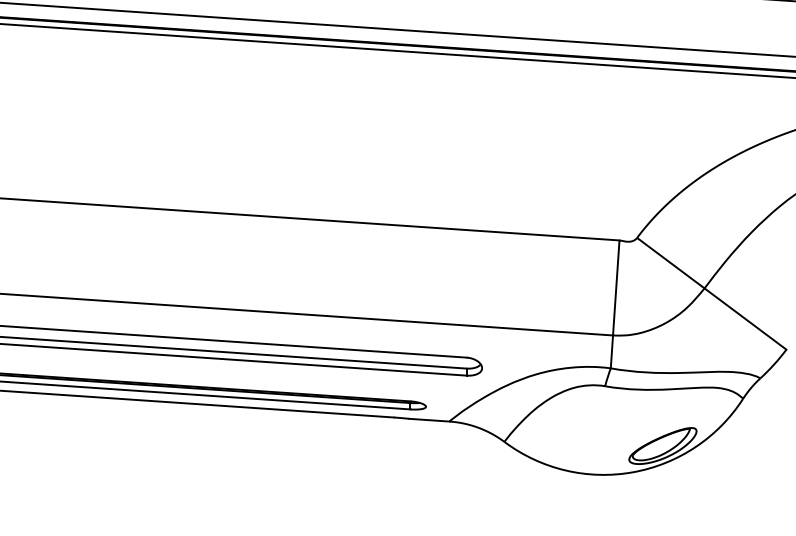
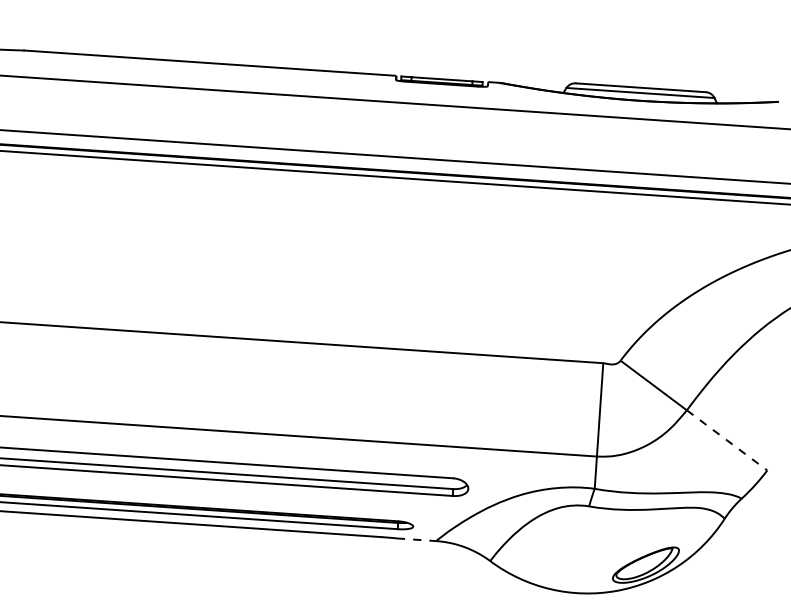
line: (745, 319) -> (727, 440), solid -> dashed
line: (429, 419) -> (416, 539), solid -> dashed

